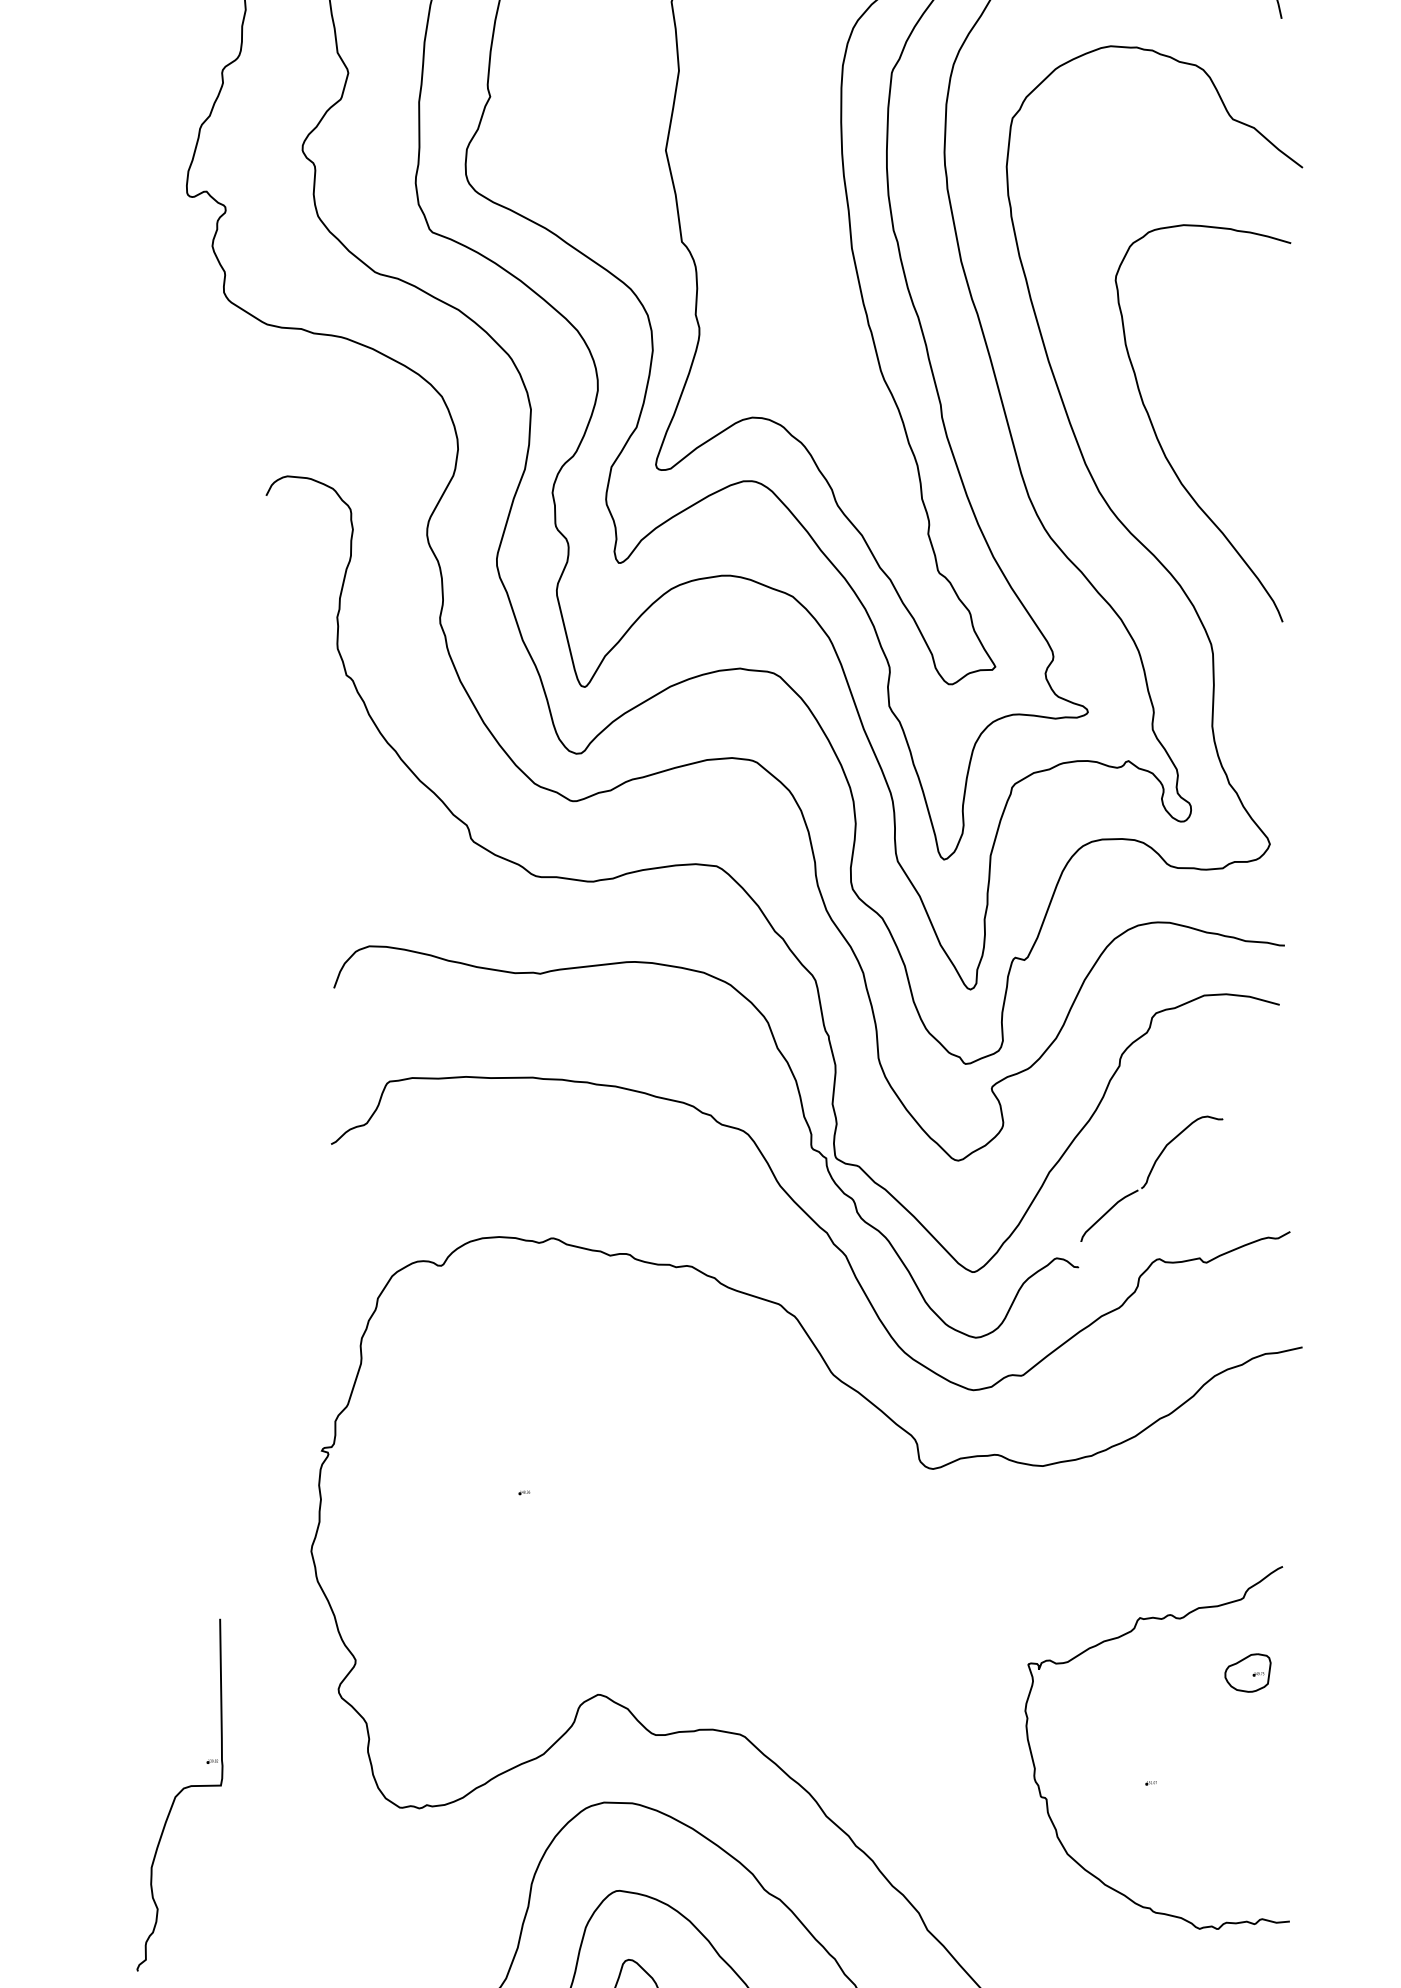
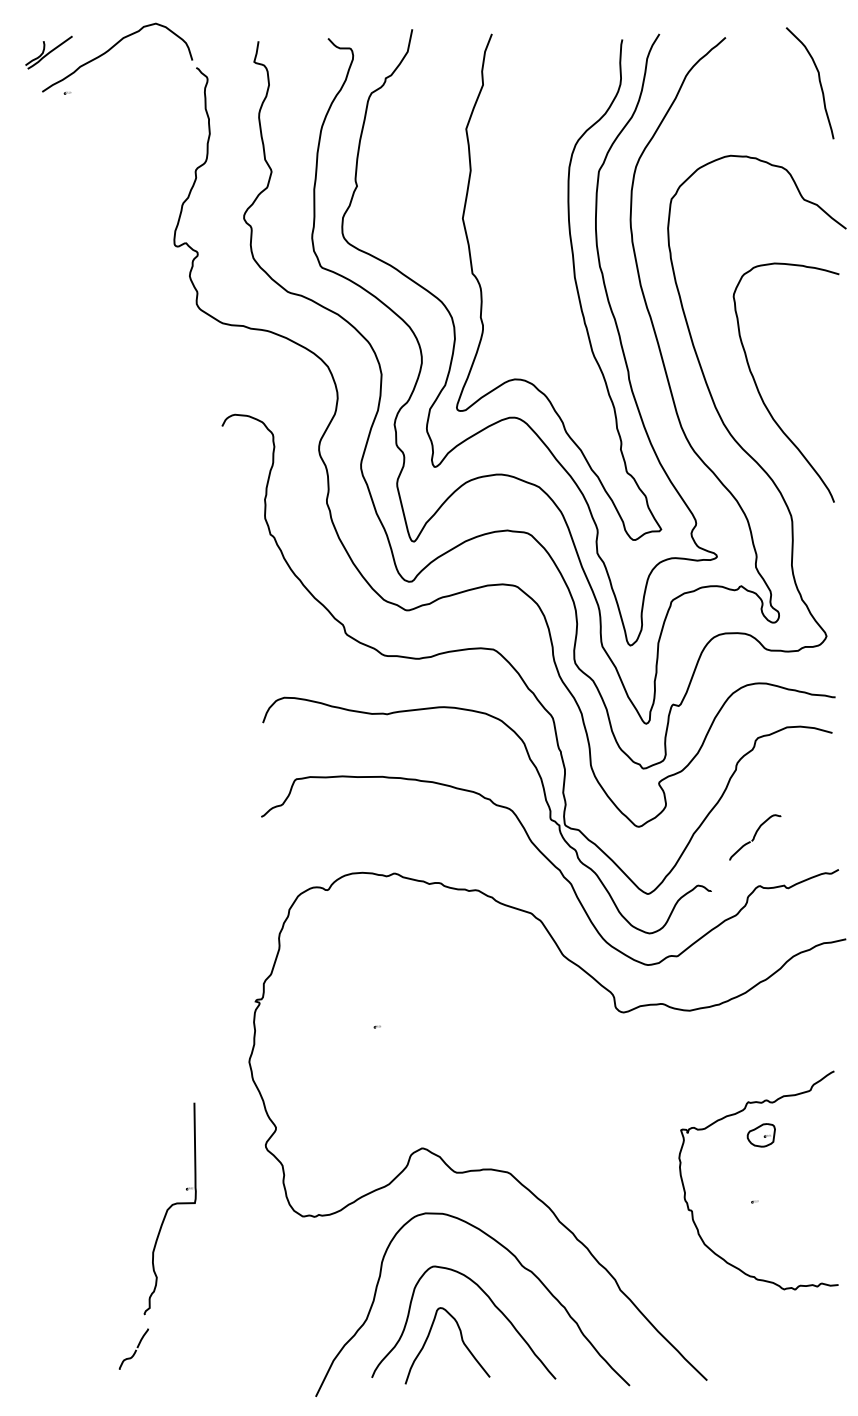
part: (1151, 1178) -> (755, 837), size x0.6
part: (1246, 1673) -> (760, 1135), moved

